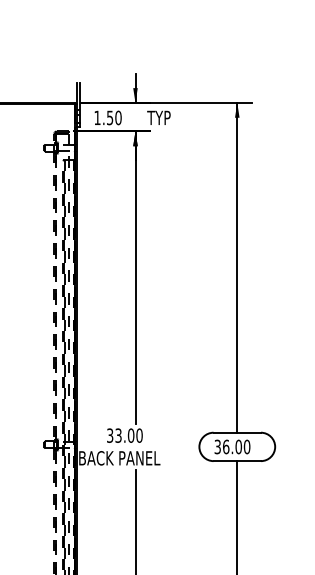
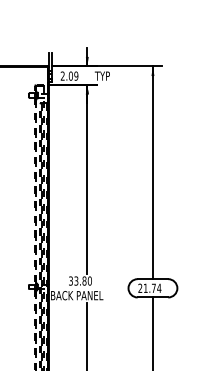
text: (107, 116) -> (69, 75), 1.50 -> 2.09
text: (131, 434) -> (84, 280), 33.00 -> 33.80
text: (231, 445) -> (149, 287), 36.00 -> 21.74

